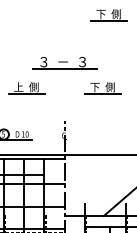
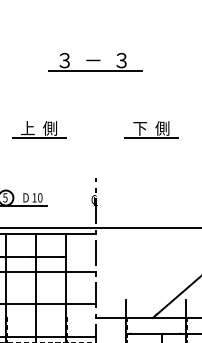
part: (108, 15) -> (159, 22), removed
part: (64, 62) -> (95, 61), moved

